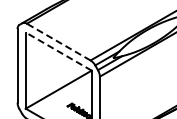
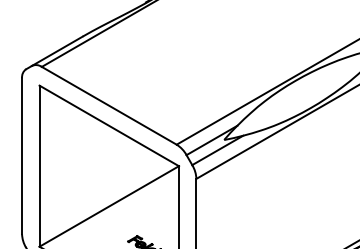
line: (58, 42) -> (108, 106), dashed -> solid
line: (58, 51) -> (108, 125), dashed -> solid

